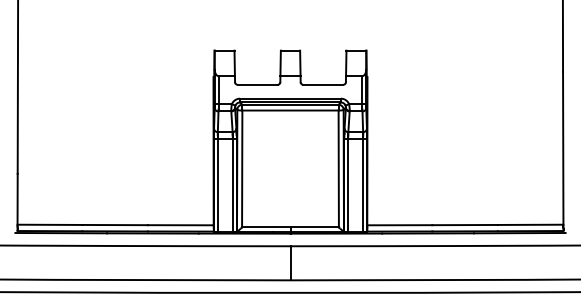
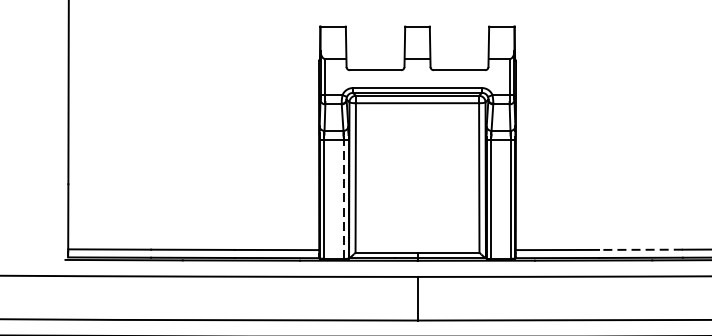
line: (232, 184) -> (343, 197), solid -> dashed
line: (465, 225) -> (641, 250), solid -> dashed

